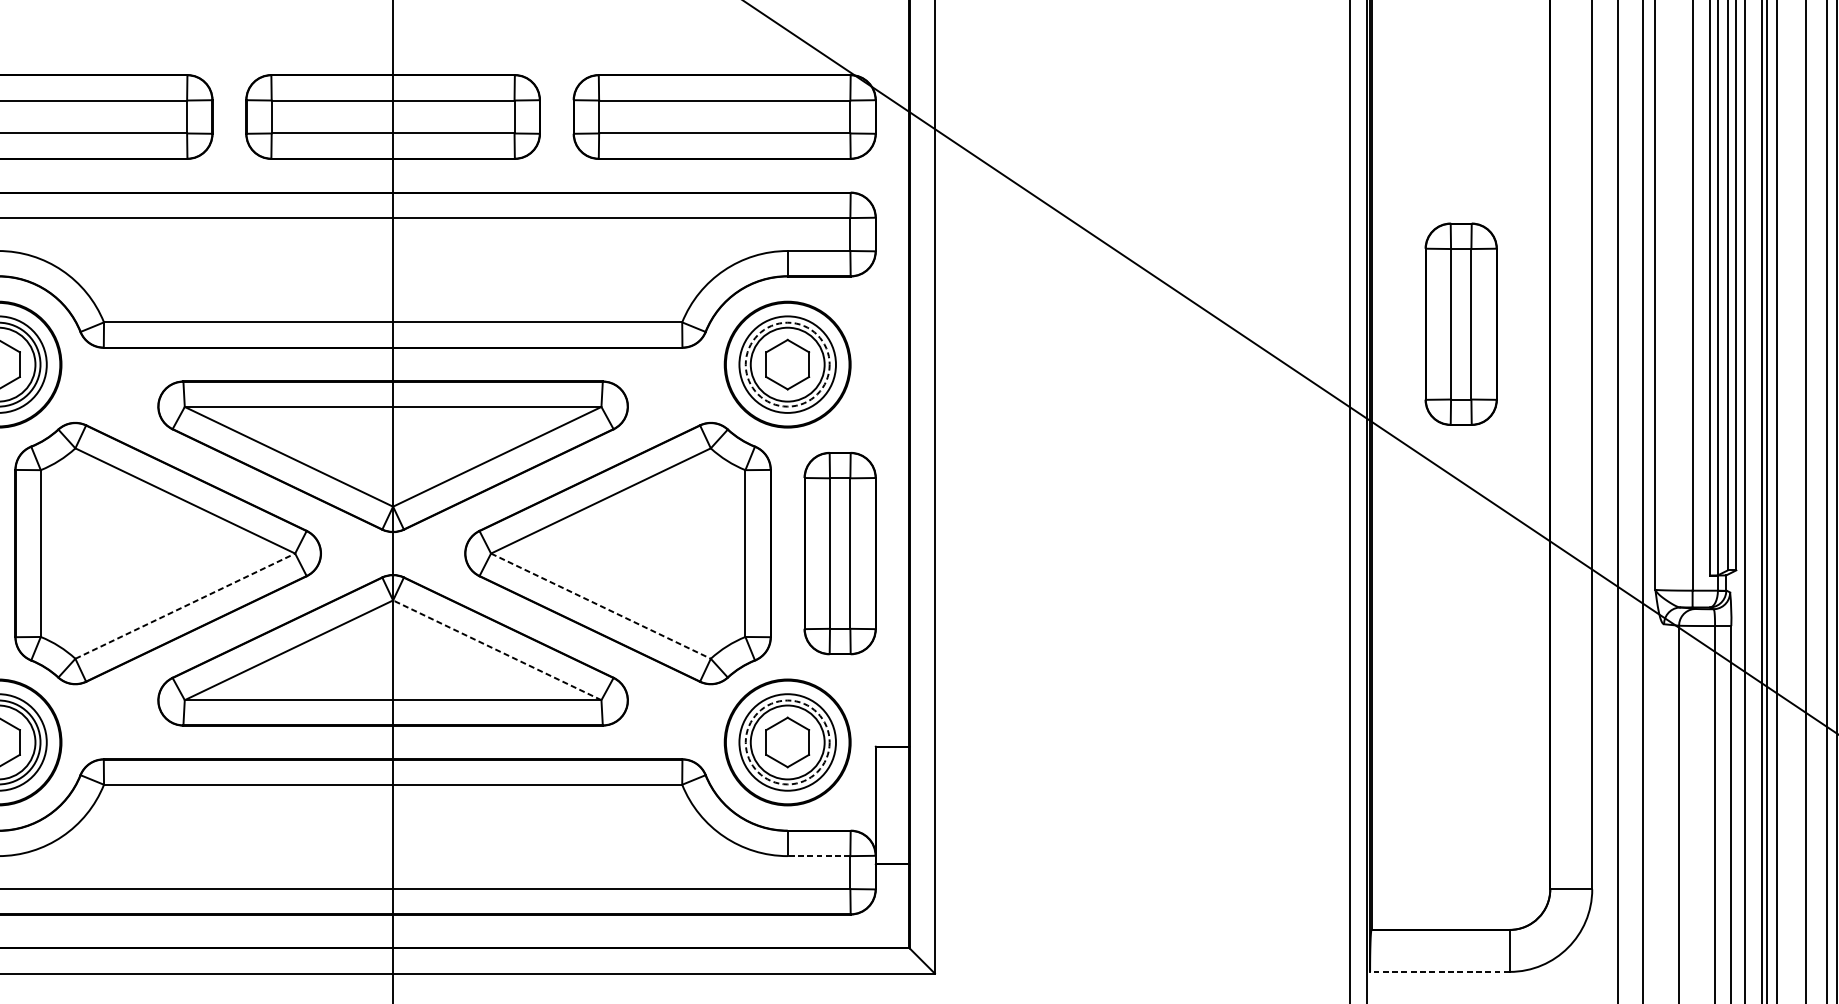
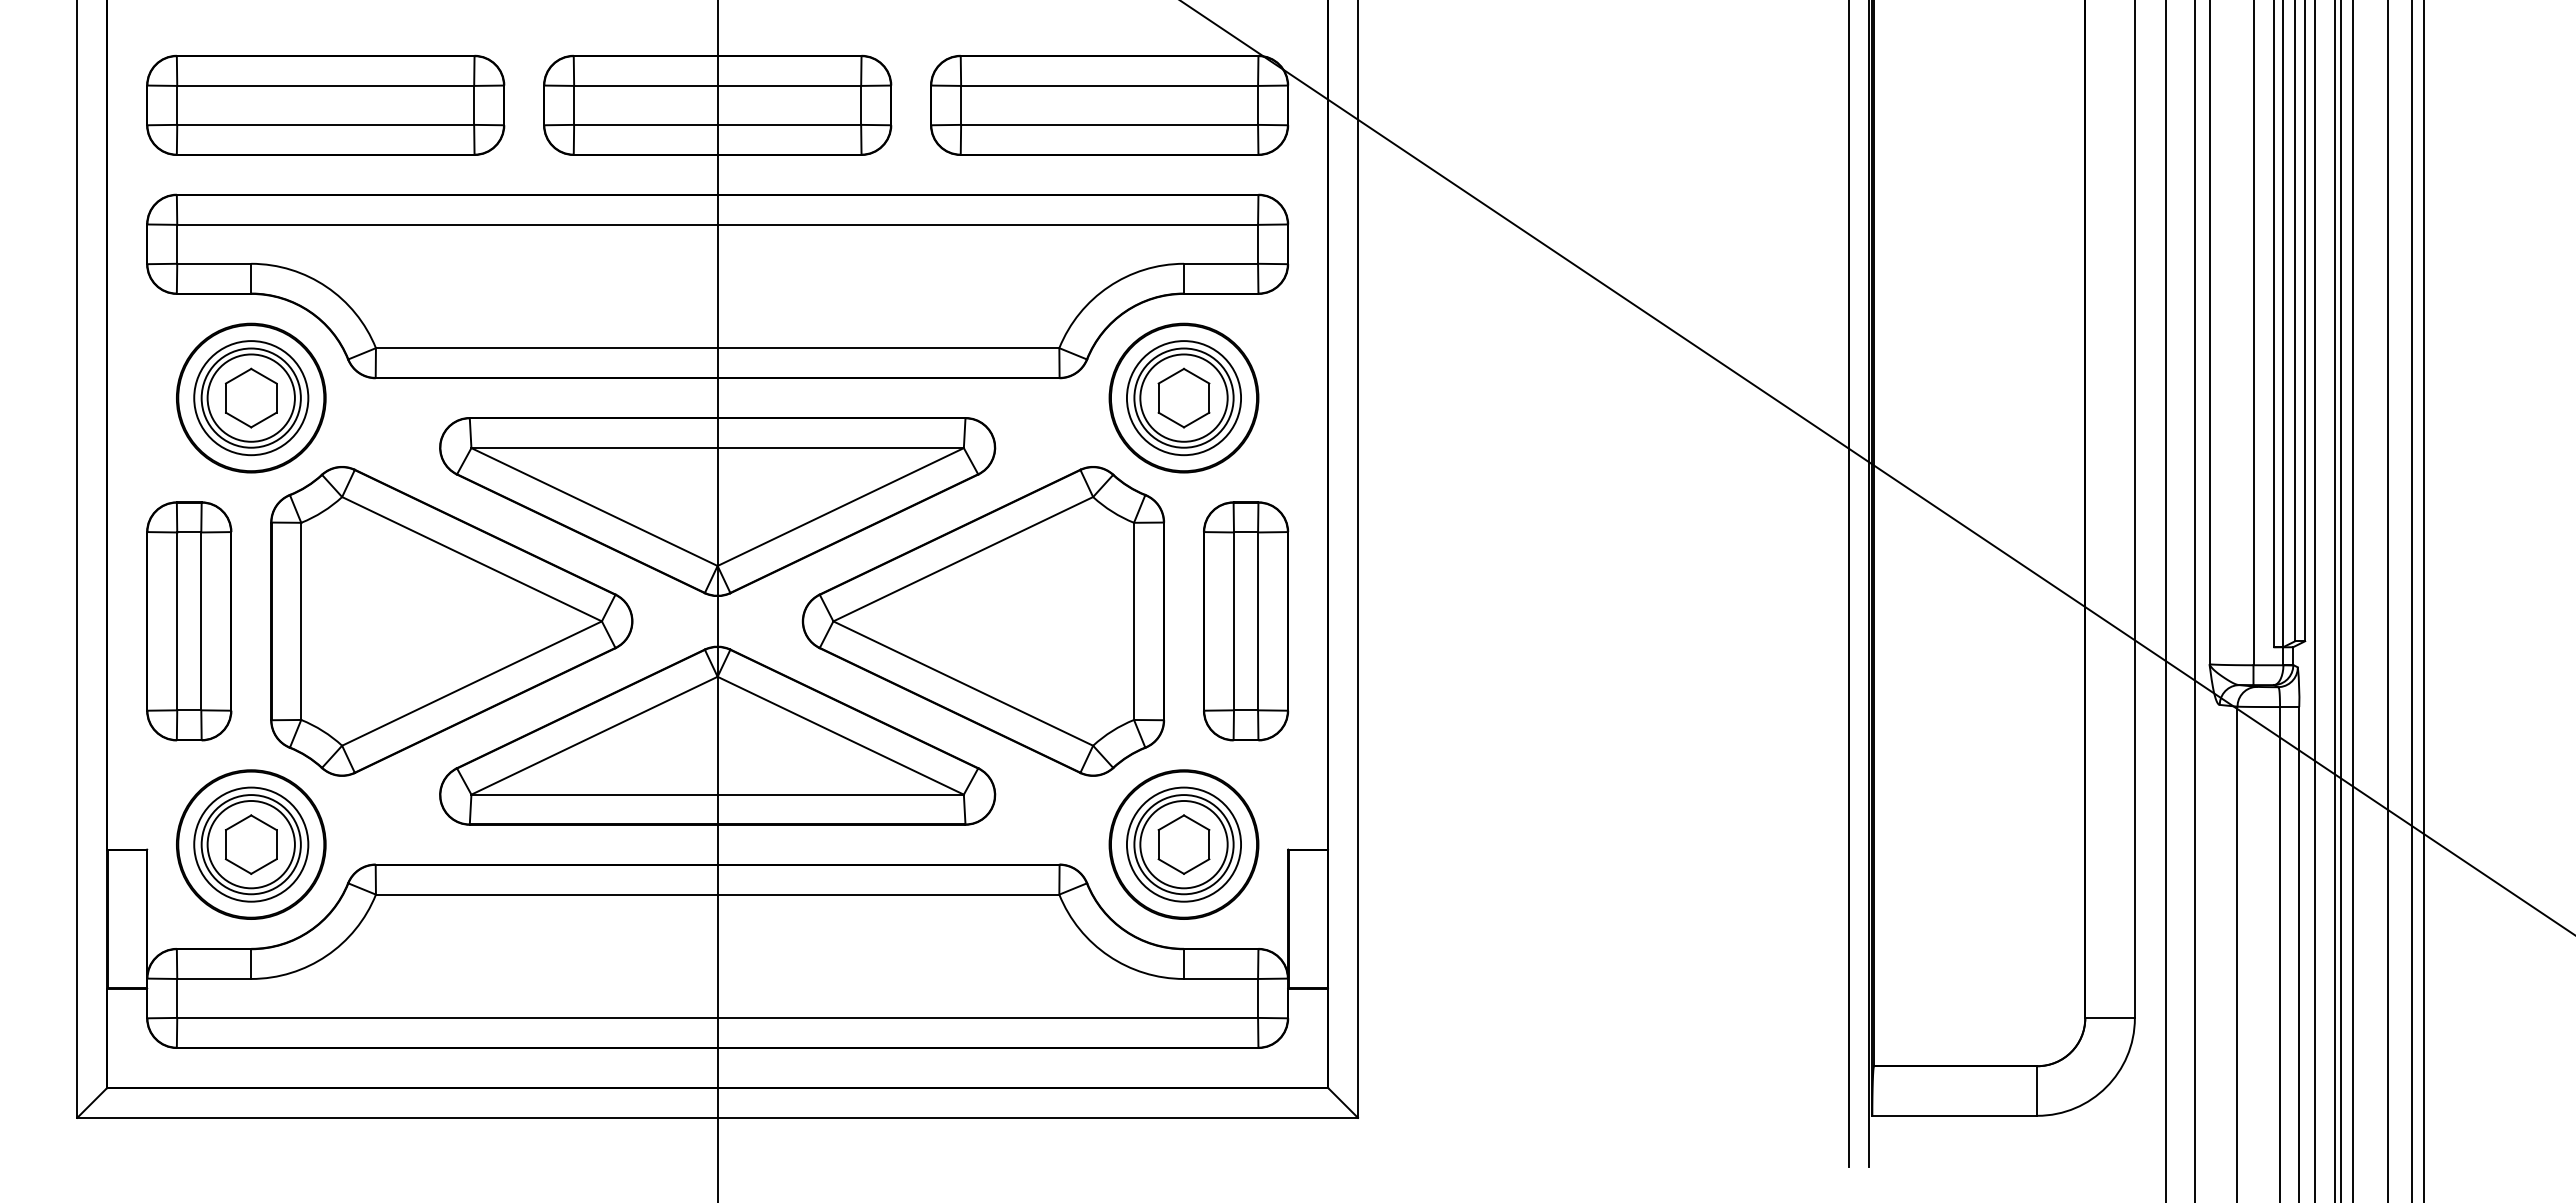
part: (1461, 324) -> (1980, 350), removed
circle: (787, 364) -> (1183, 397), dashed -> solid
line: (185, 606) -> (472, 683), dashed -> solid
line: (601, 606) -> (963, 683), dashed -> solid
line: (497, 650) -> (840, 735), dashed -> solid
circle: (787, 742) -> (1183, 844), dashed -> solid
line: (818, 855) -> (1220, 978), dashed -> solid
line: (1439, 971) -> (1954, 1115), dashed -> solid

